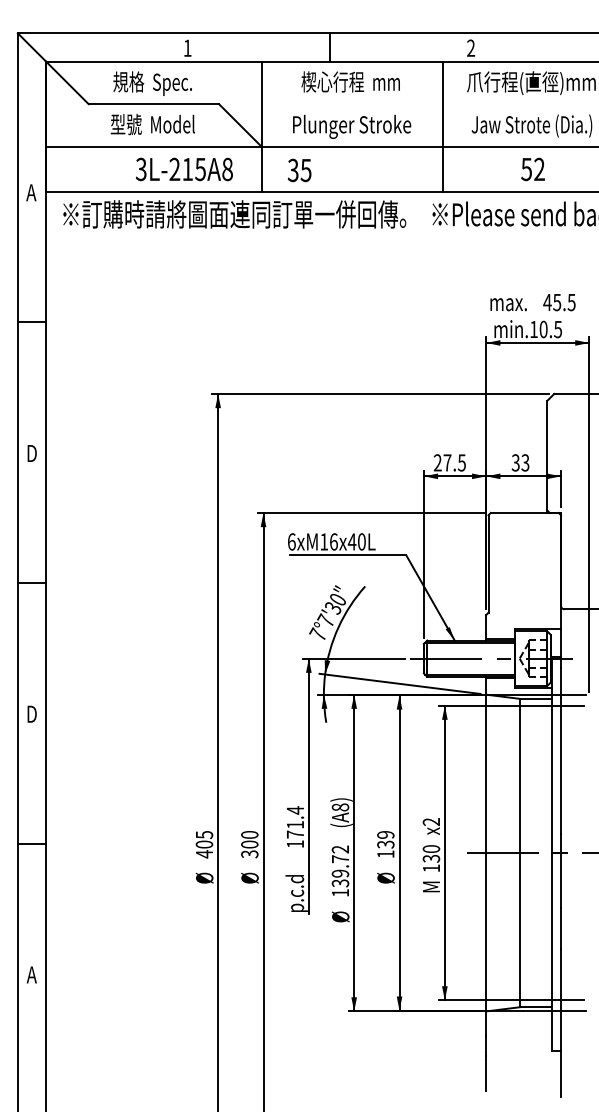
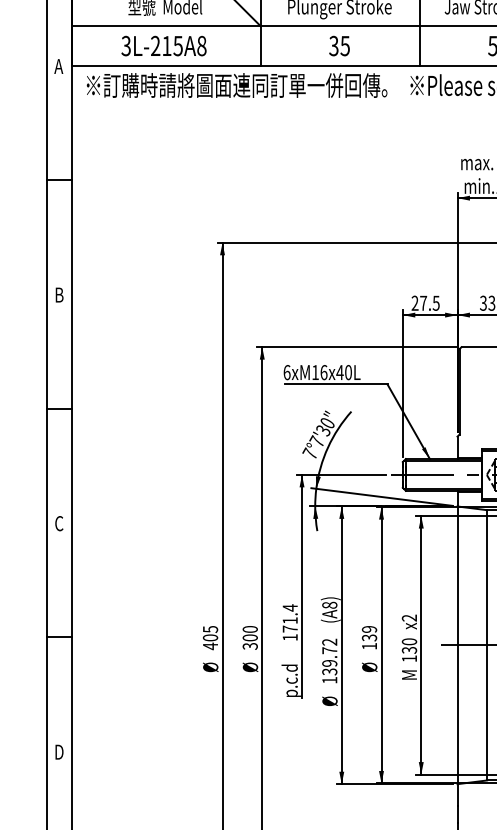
text: (184, 169) -> (164, 46), moved
text: (299, 170) -> (339, 46), moved
text: (31, 453) -> (58, 295), D -> B
text: (31, 713) -> (58, 522), D -> C
text: (31, 974) -> (58, 751), A -> D

